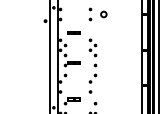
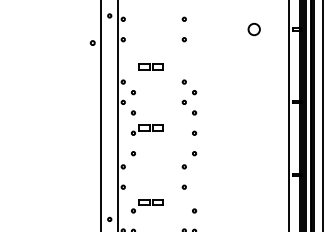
circle: (103, 14) -> (253, 29), moved

